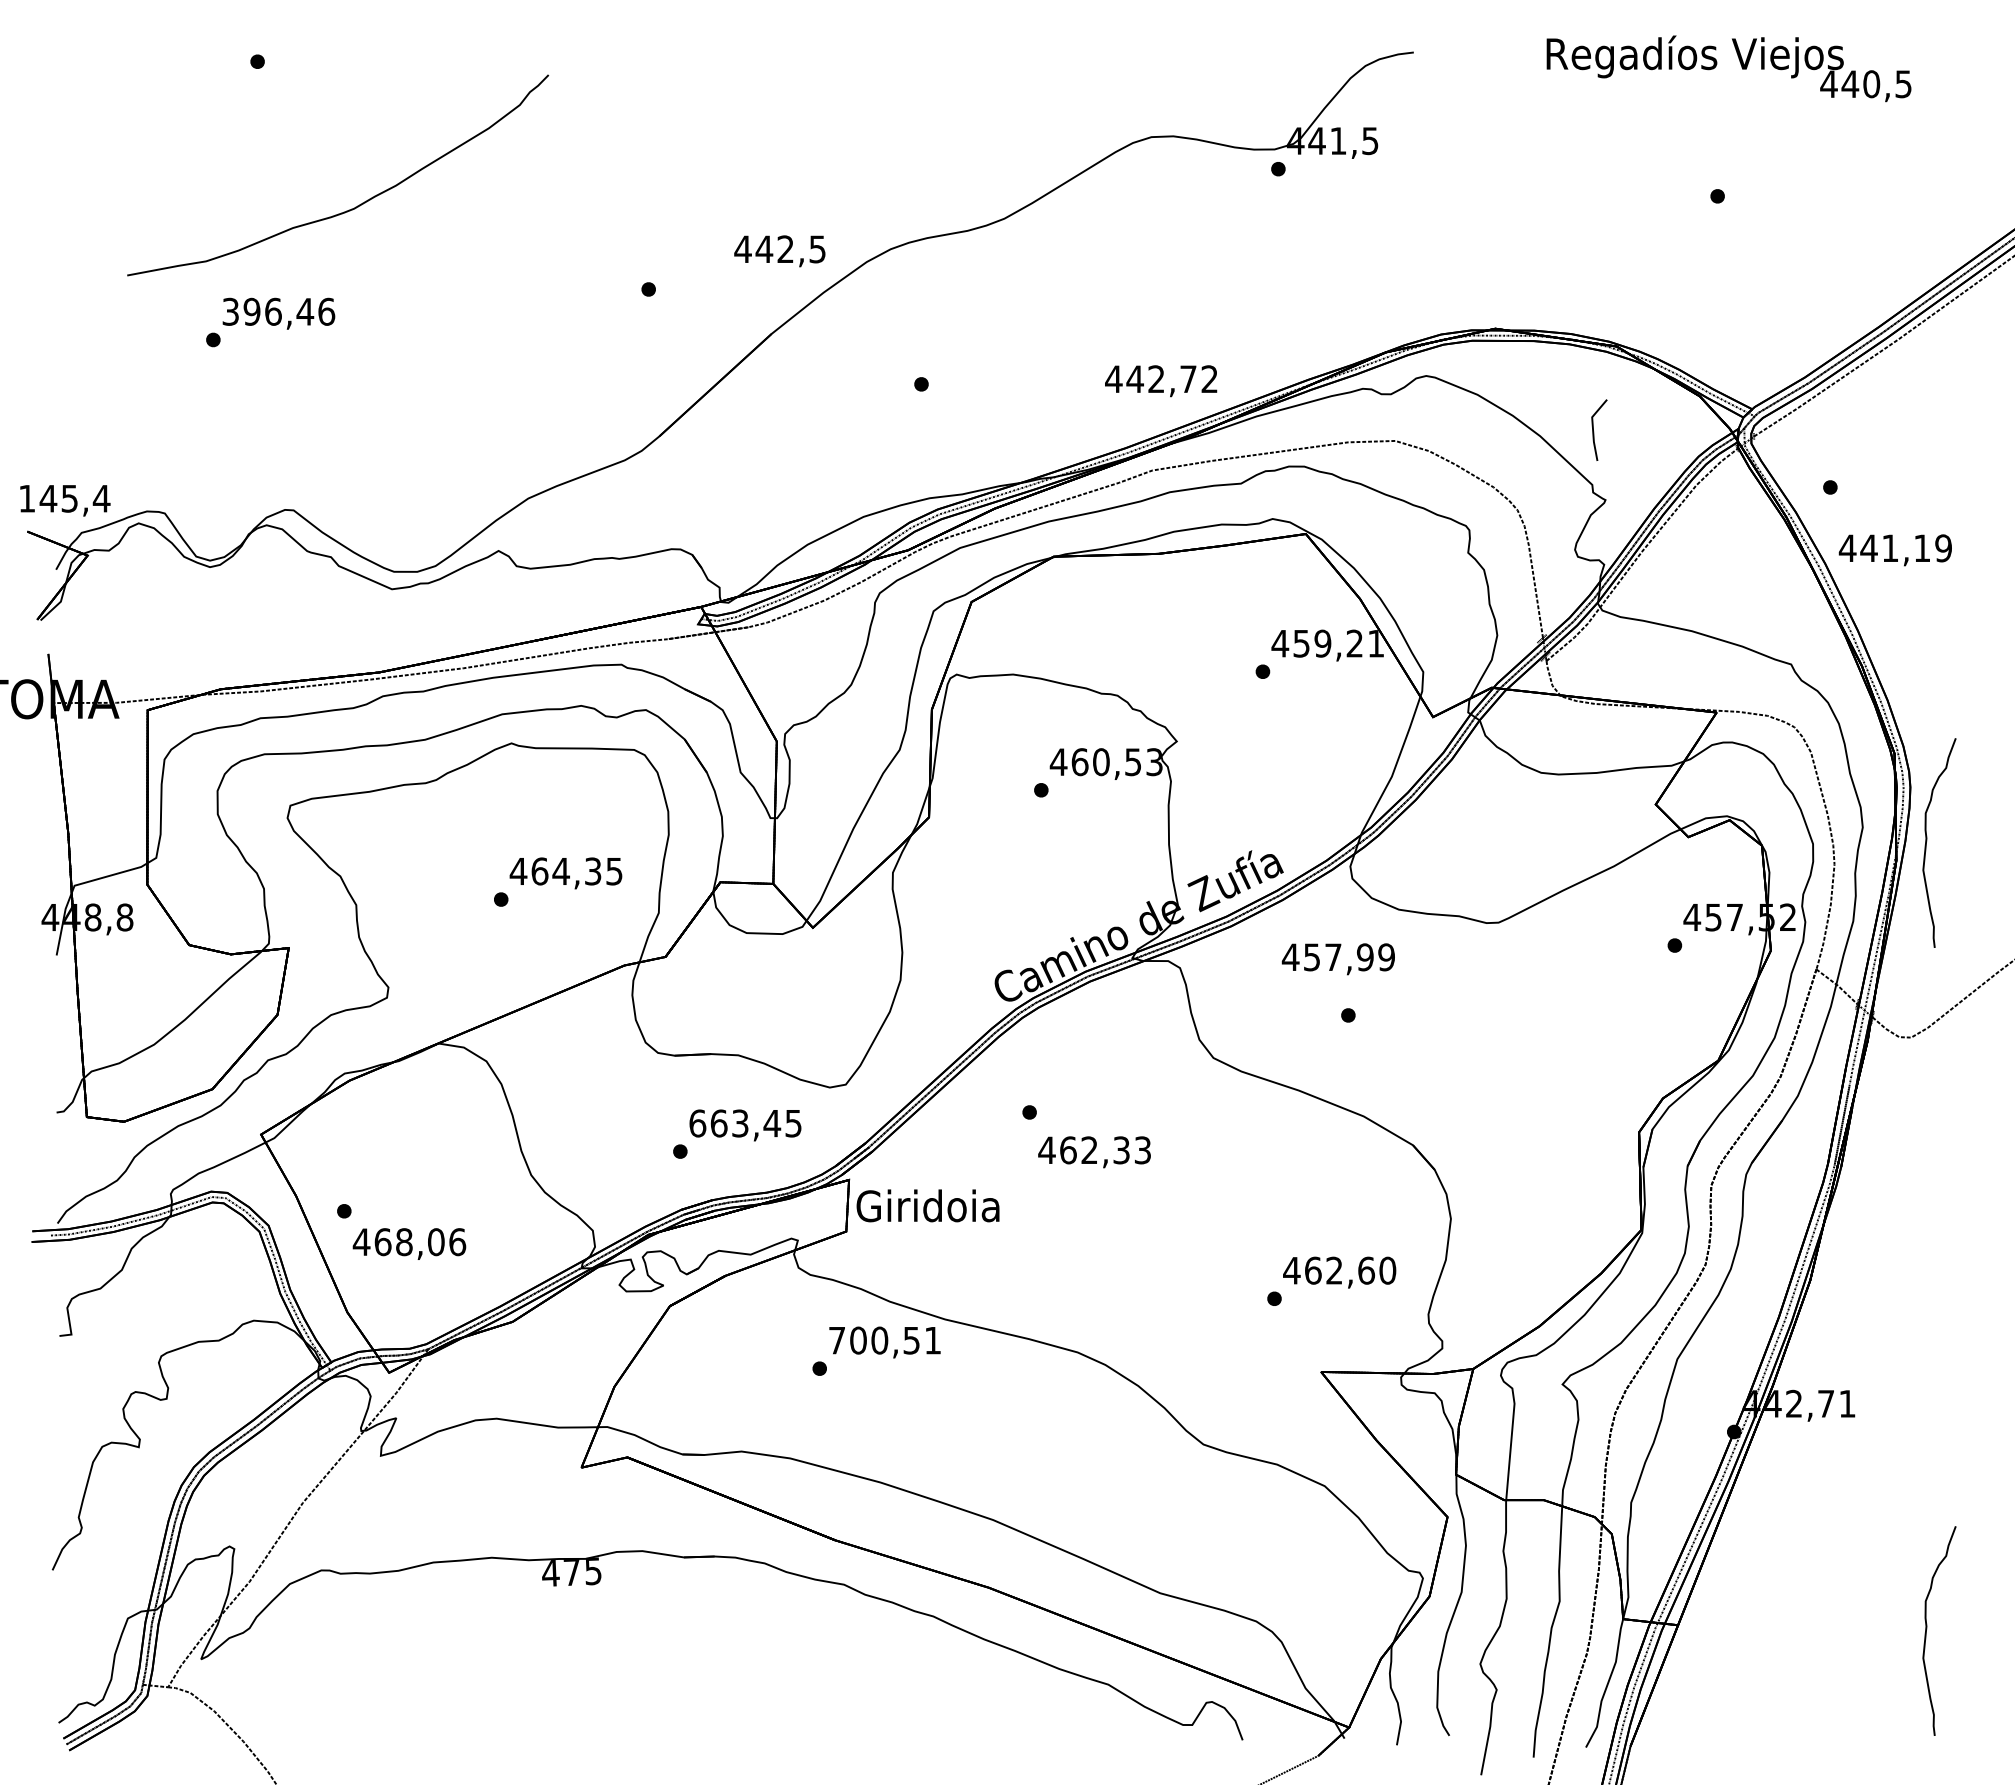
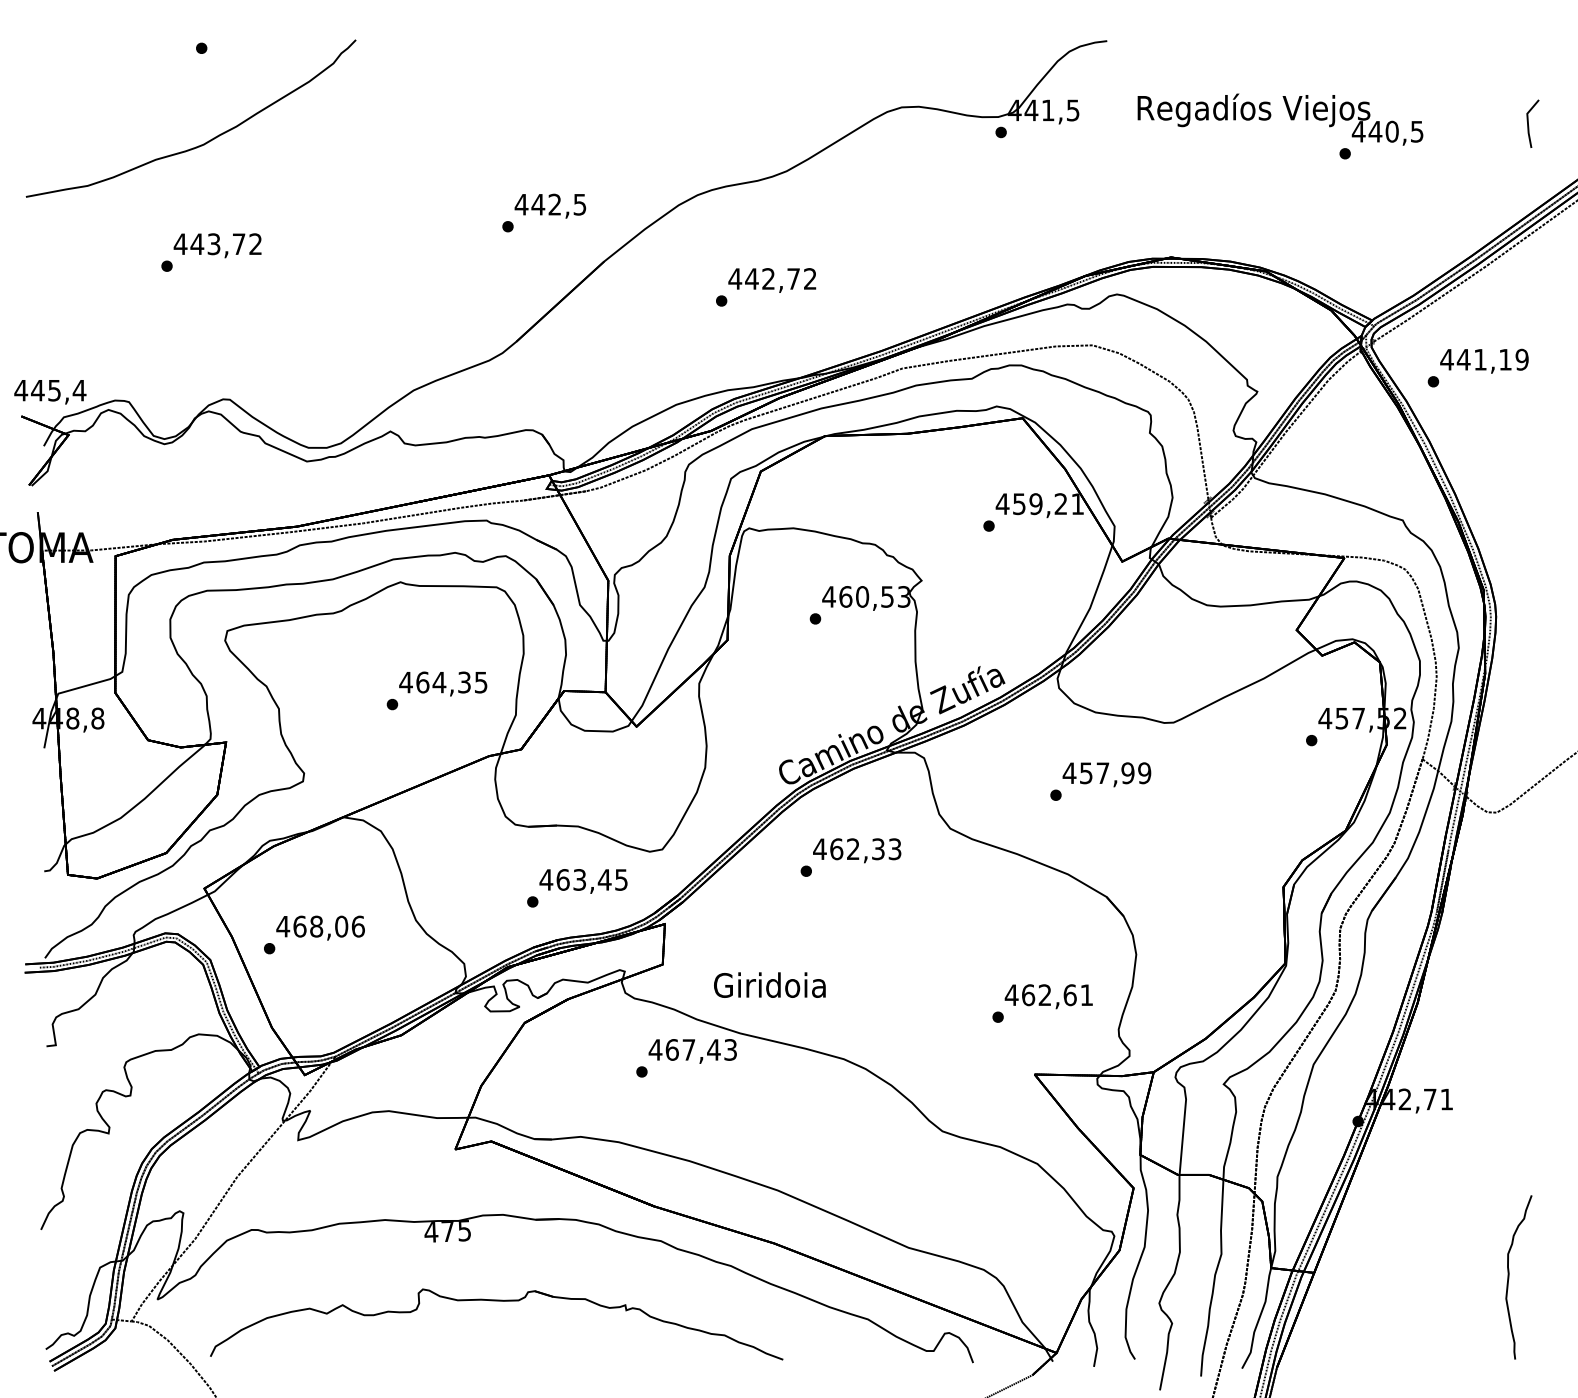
text: (1728, 68) -> (1280, 119), moved
curve: (355, 206) -> (204, 142), moved
text: (779, 251) -> (550, 206), moved
text: (278, 311) -> (218, 243), 396,46 -> 443,72
text: (1161, 381) -> (772, 280), moved
part: (1599, 429) -> (1533, 123), moved
text: (26, 498) -> (20, 390), 145,4 -> 445,4
text: (1894, 550) -> (1483, 361), moved
part: (1927, 841) -> (1509, 659), removed
text: (1337, 959) -> (1106, 774), moved
text: (697, 1123) -> (546, 879), 663,45 -> 463,45
text: (1094, 1152) -> (857, 850), moved
text: (927, 1205) -> (769, 984), moved
text: (409, 1243) -> (320, 927), moved
text: (1387, 1270) -> (1086, 995), 462,60 -> 462,61
text: (884, 1340) -> (692, 1049), 700,51 -> 467,43
part: (634, 1661) -> (496, 1301), added

